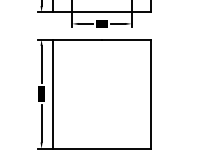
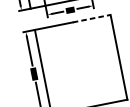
line: (126, 39) -> (91, 18), solid -> dashed

